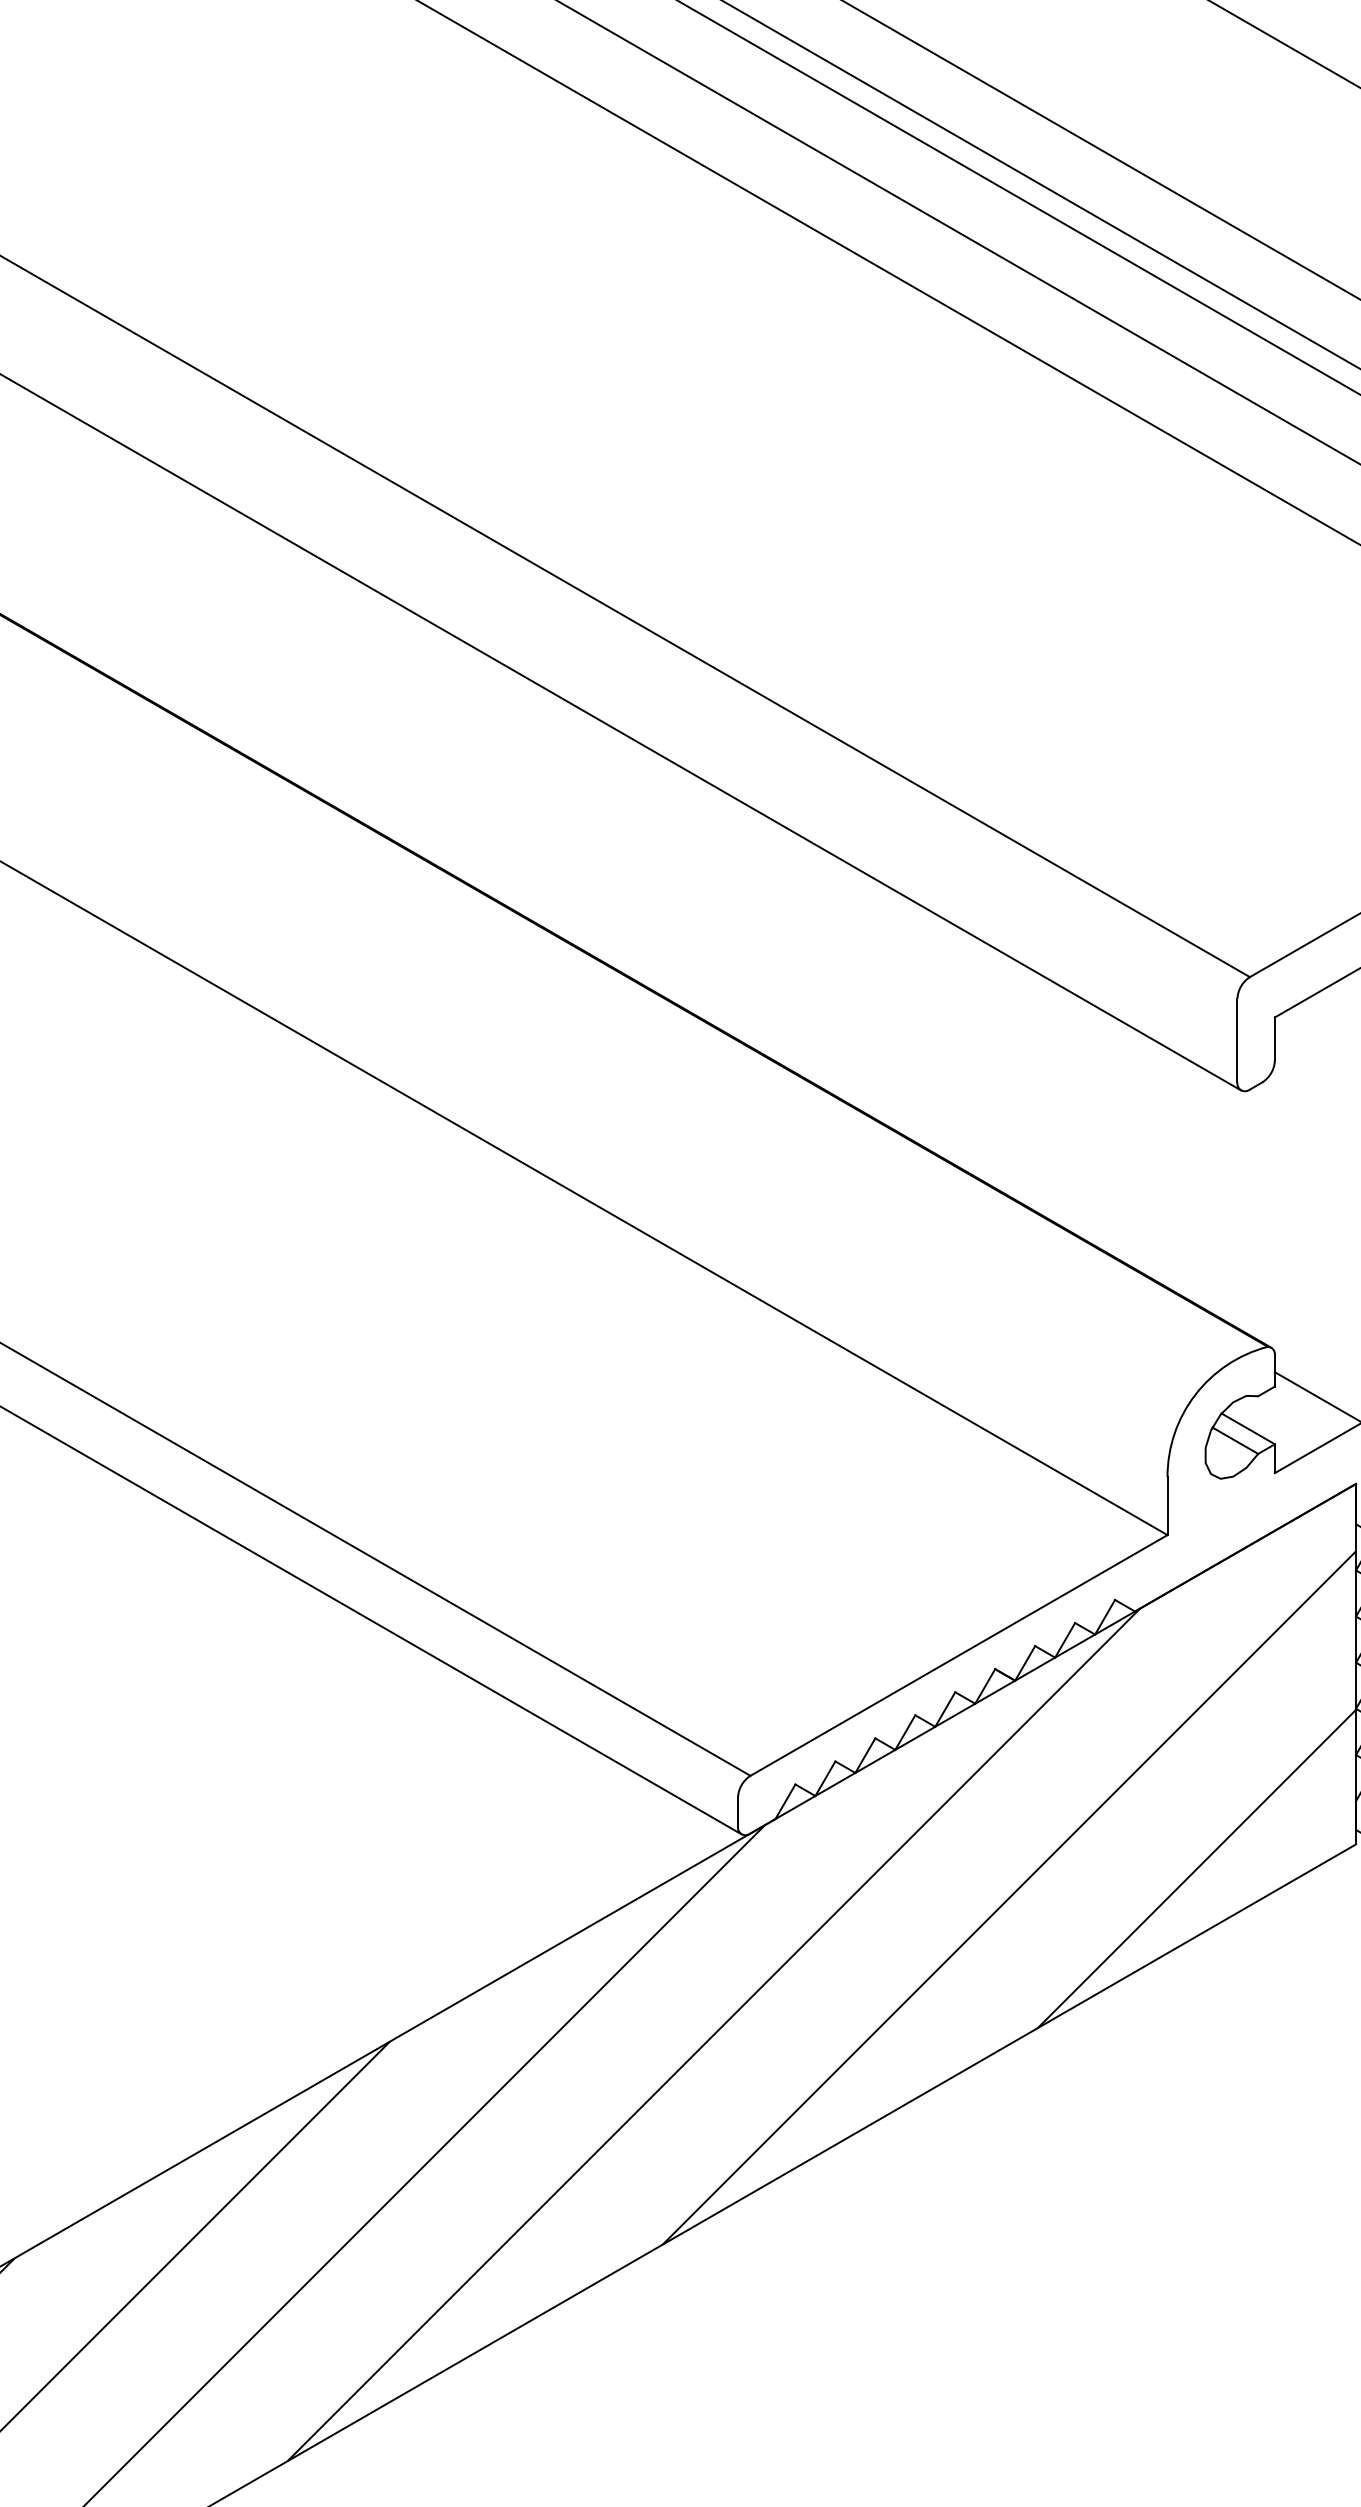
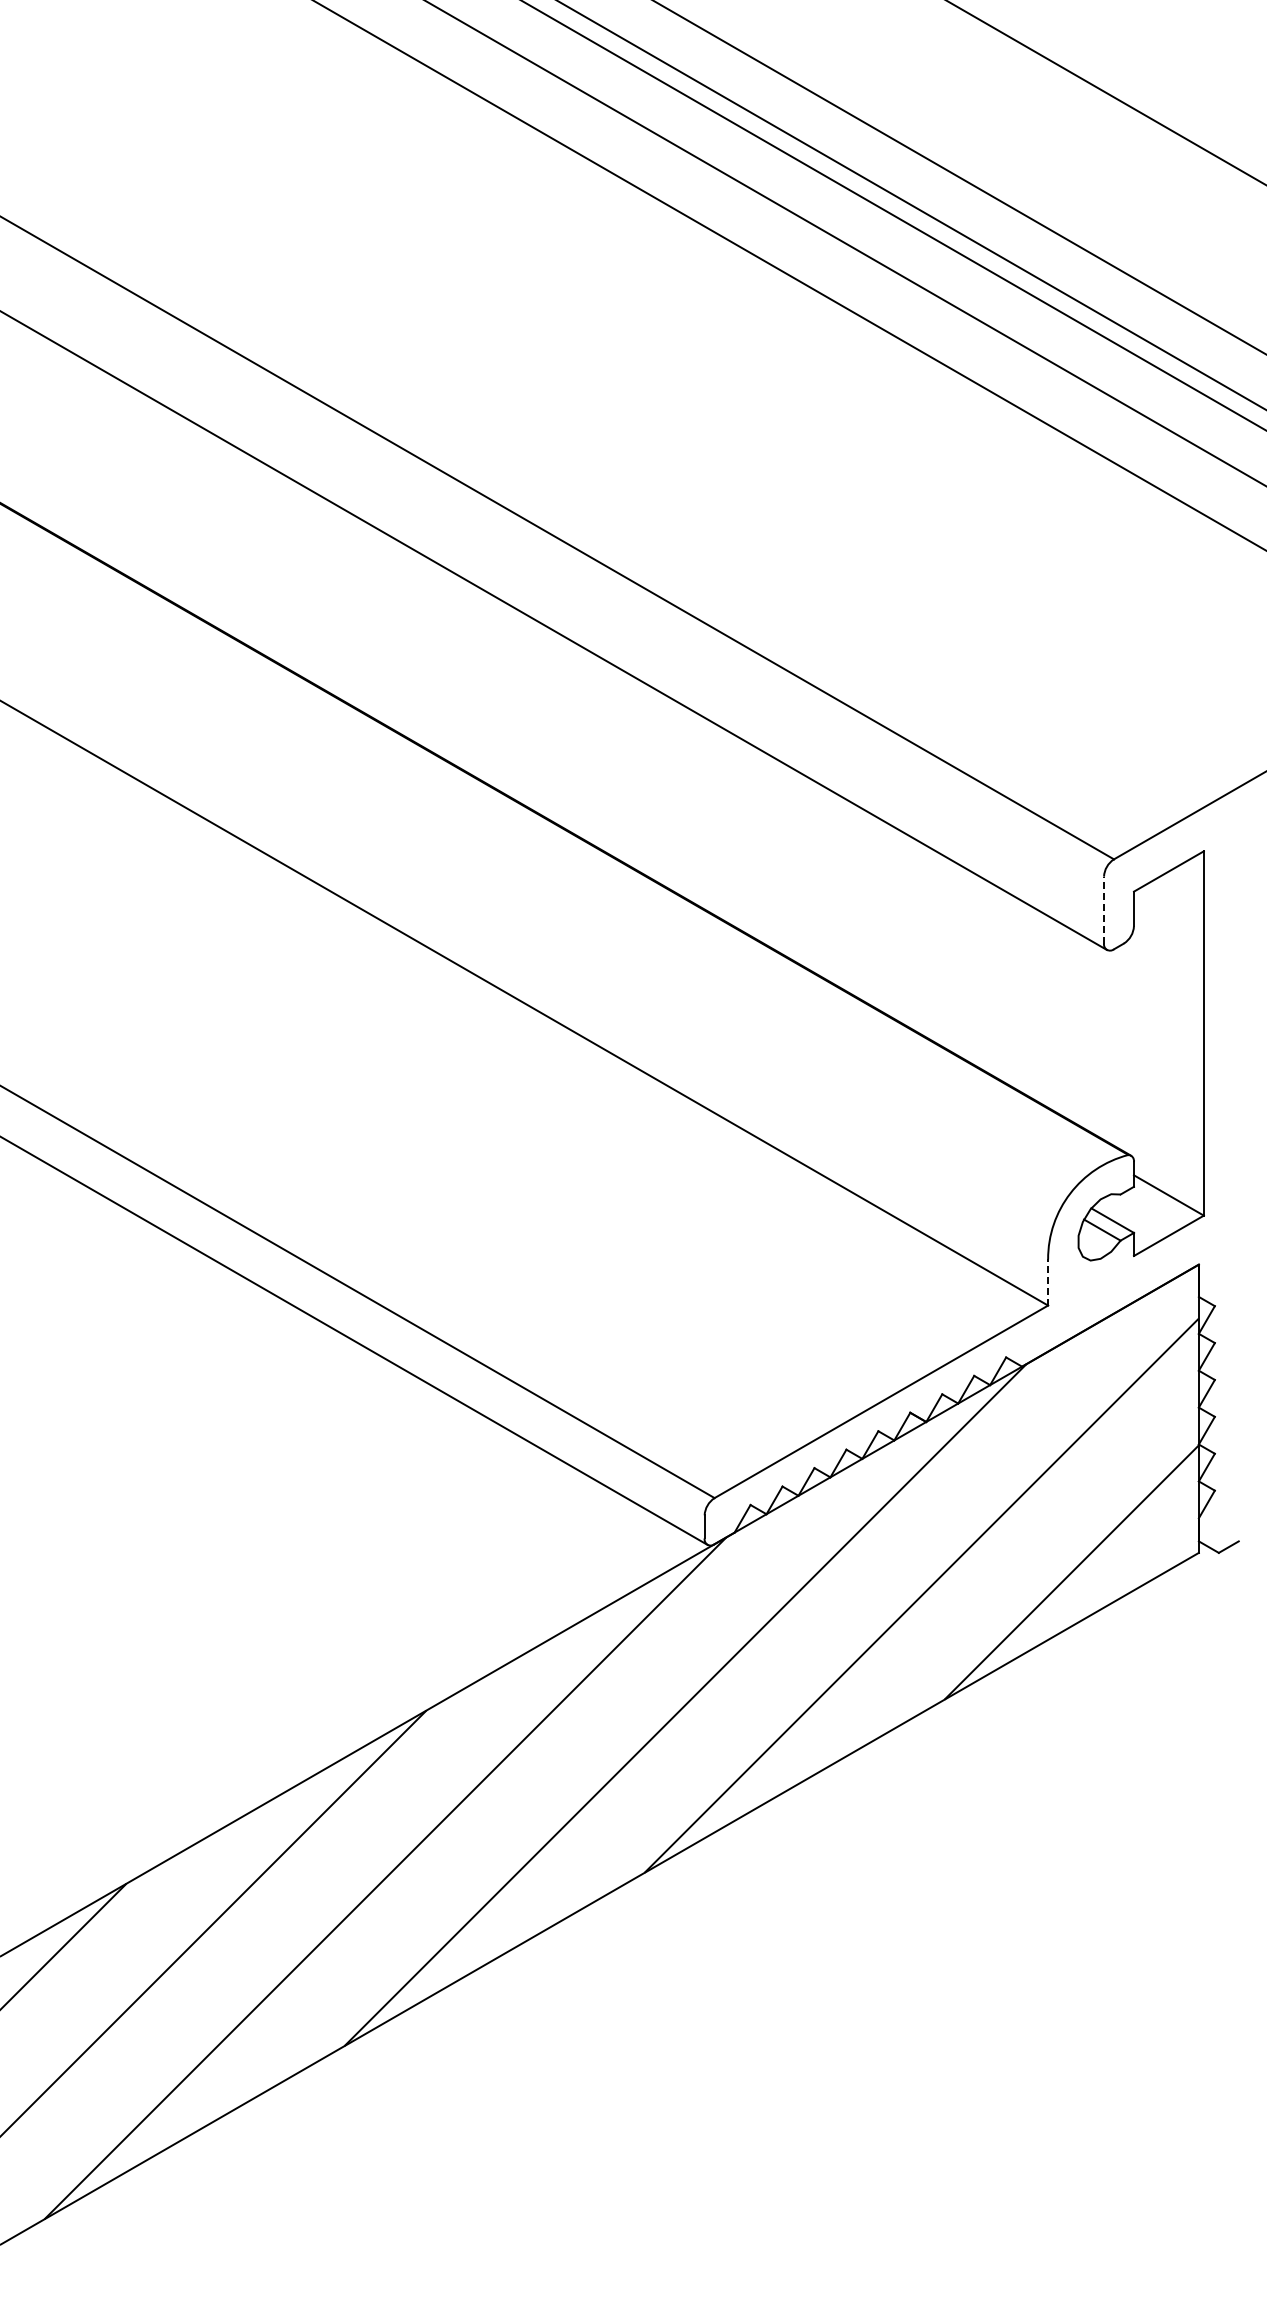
line: (1238, 1039) -> (1104, 909), solid -> dashed
line: (1168, 1506) -> (1048, 1282), solid -> dashed

